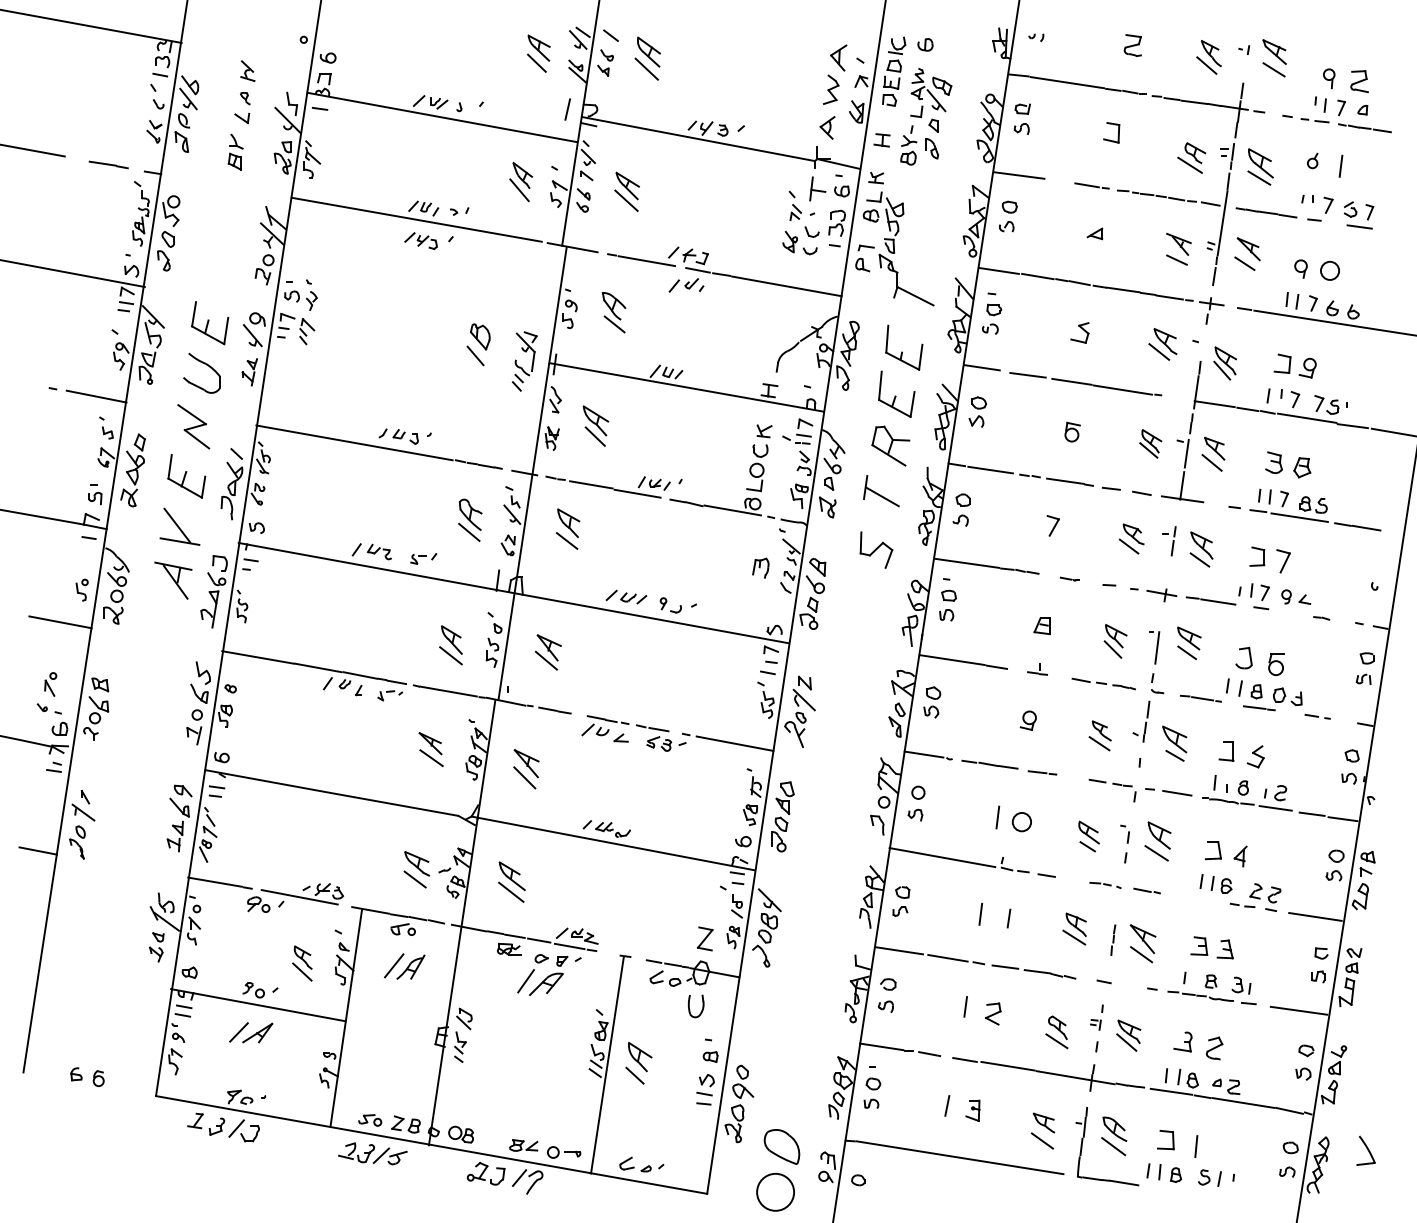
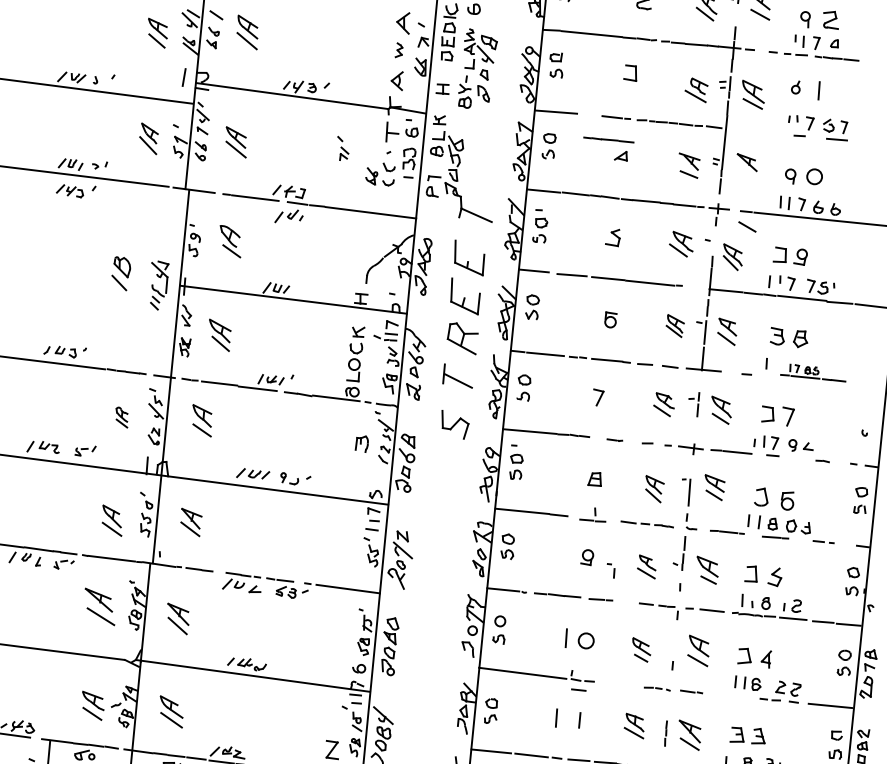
part: (831, 89) -> (399, 49), size x0.6
part: (794, 205) -> (342, 147), moved
line: (1266, 212) -> (608, 139), moved
line: (1244, 263) -> (747, 226), moved
part: (1315, 510) -> (813, 373), size x0.6
part: (470, 519) -> (122, 417), size x0.6
part: (1037, 669) -> (592, 515), size x1.6
part: (430, 749) -> (99, 606), size x1.4
part: (1124, 833) -> (610, 570), moved
line: (1046, 875) -> (578, 690), moved

